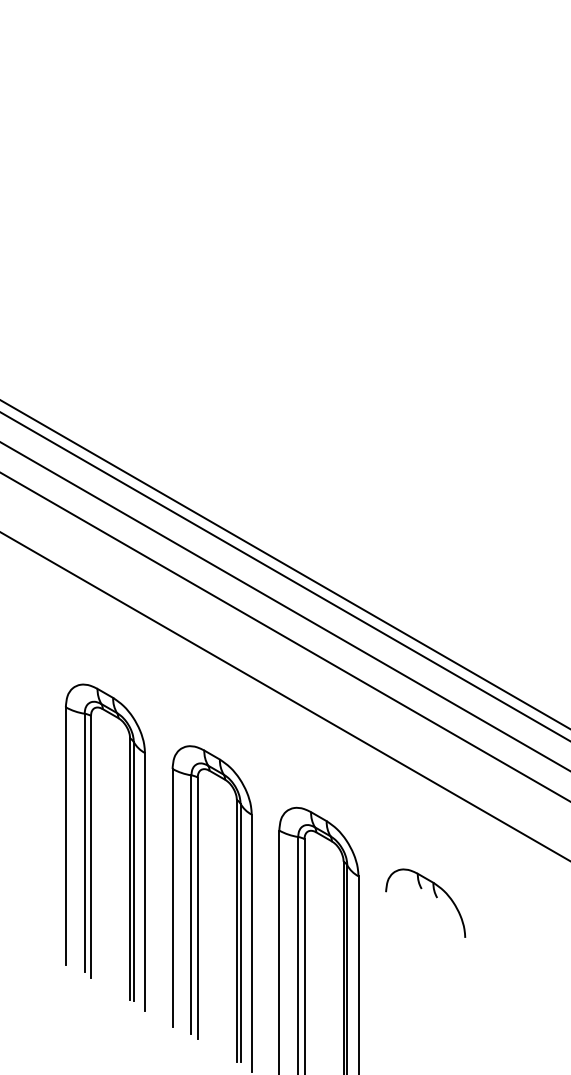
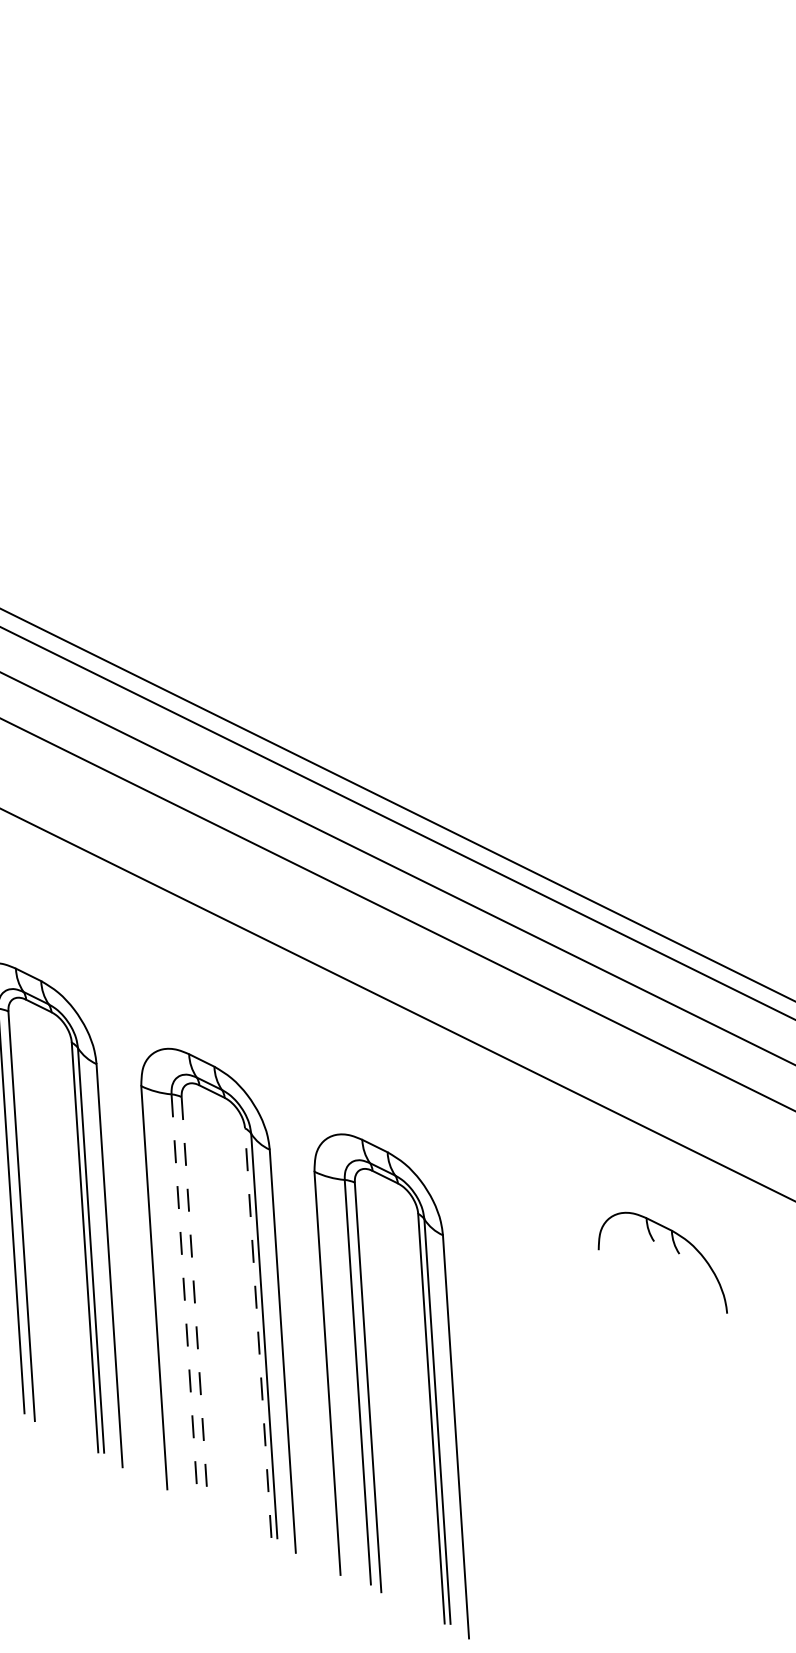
part: (435, 896) -> (676, 1251), moved
line: (191, 905) -> (184, 1297), solid -> dashed
line: (197, 908) -> (194, 1301), solid -> dashed
line: (236, 931) -> (257, 1333), solid -> dashed

